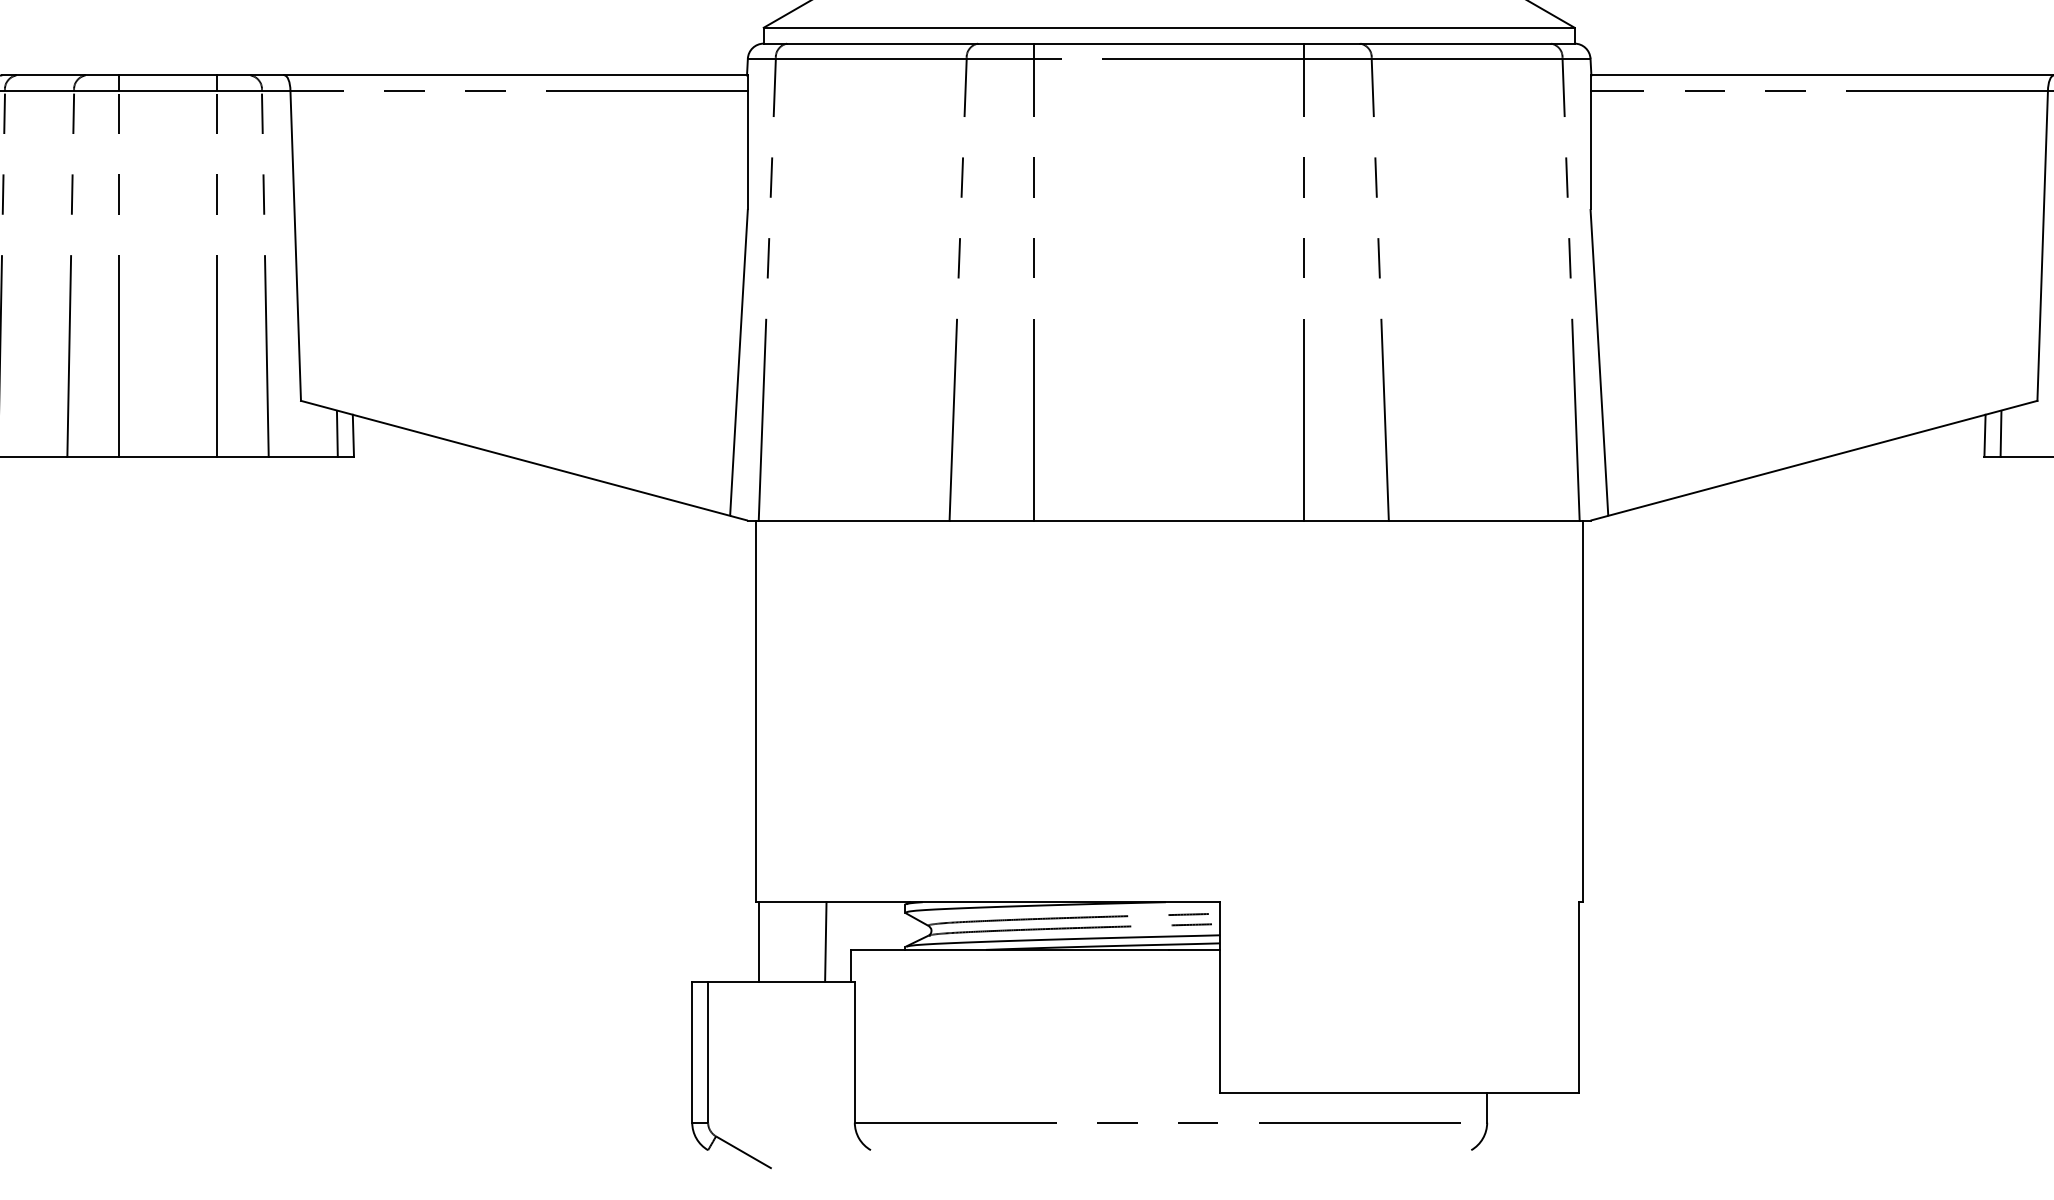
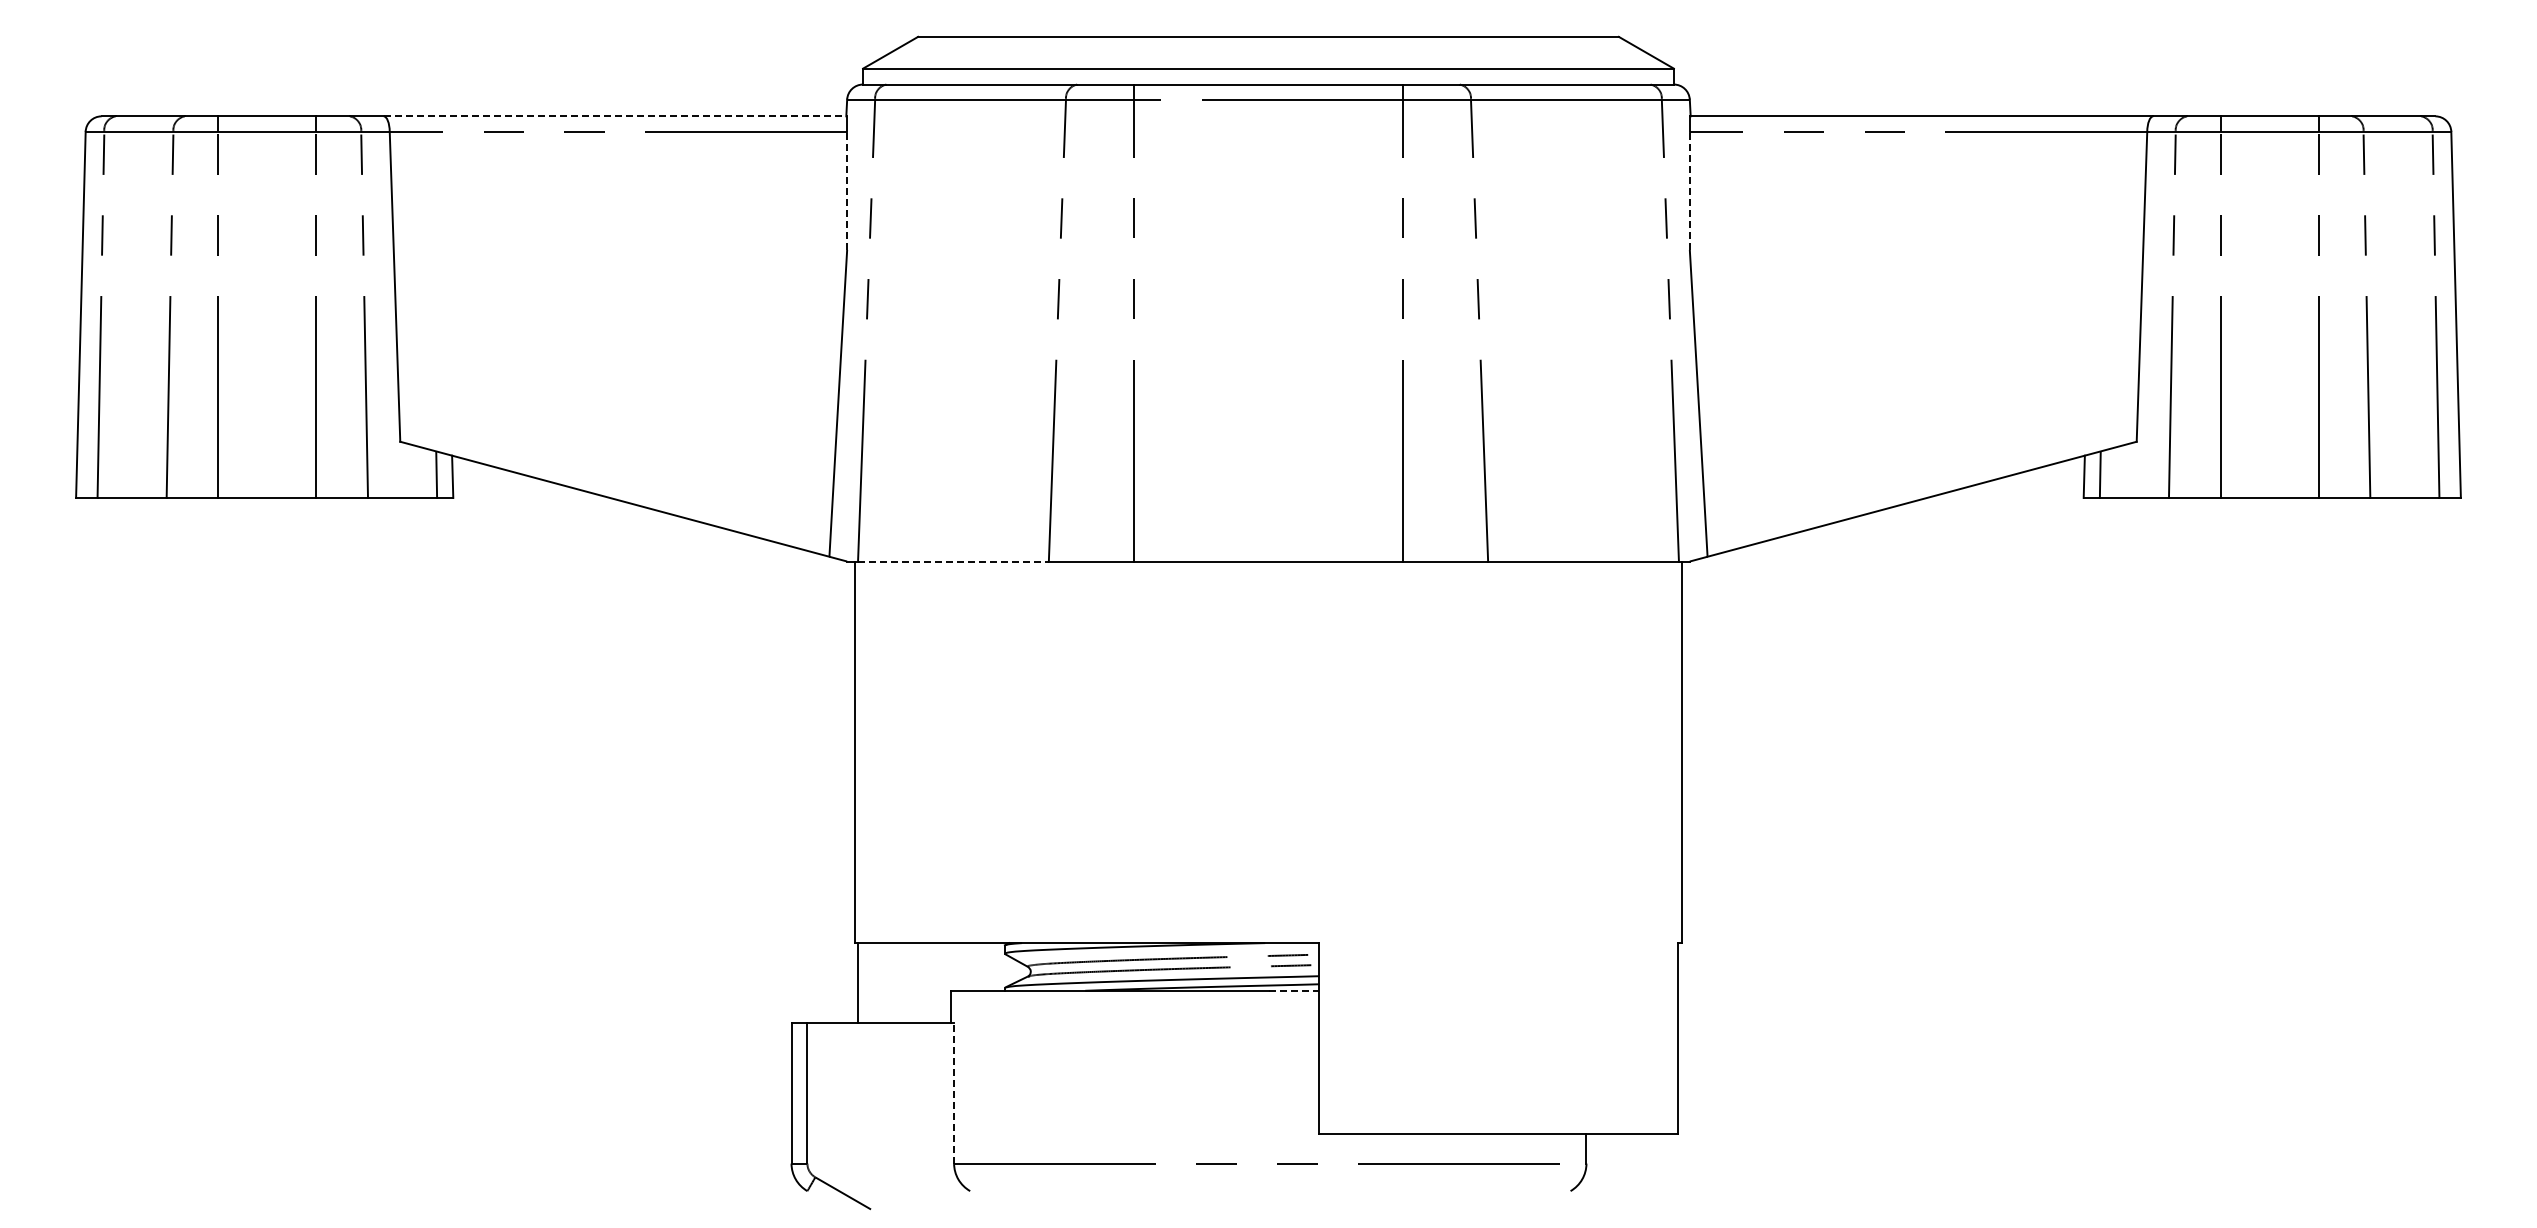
line: (516, 75) -> (615, 116), solid -> dashed
line: (748, 150) -> (847, 191), solid -> dashed
line: (1590, 150) -> (1689, 191), solid -> dashed
line: (854, 520) -> (953, 561), solid -> dashed
line: (825, 941) -> (924, 982), removed
line: (1195, 949) -> (1294, 990), solid -> dashed
line: (855, 1051) -> (954, 1092), solid -> dashed

